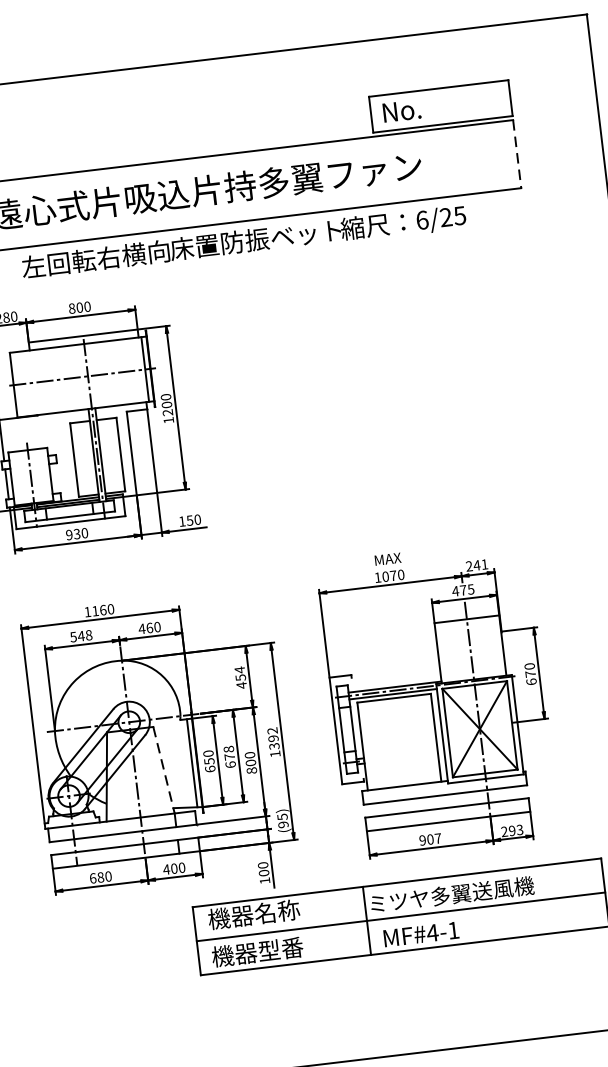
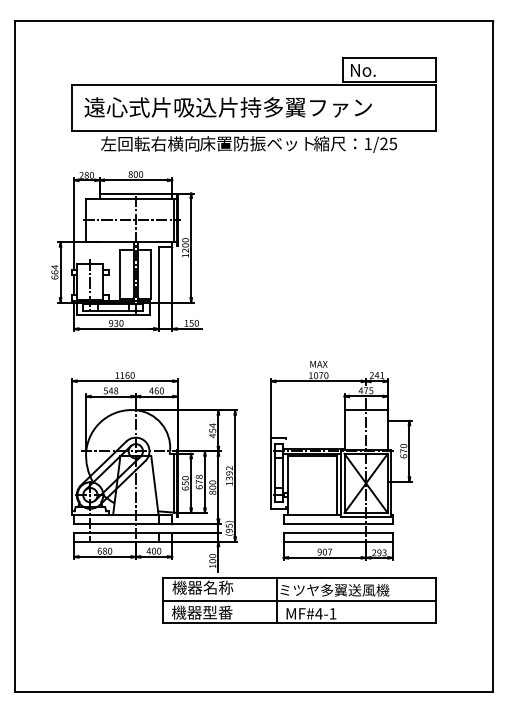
line: (516, 153) -> (435, 107), dashed -> solid
text: (422, 219) -> (368, 143), 6/25 -> 1/25
line: (163, 770) -> (154, 485), dashed -> solid

